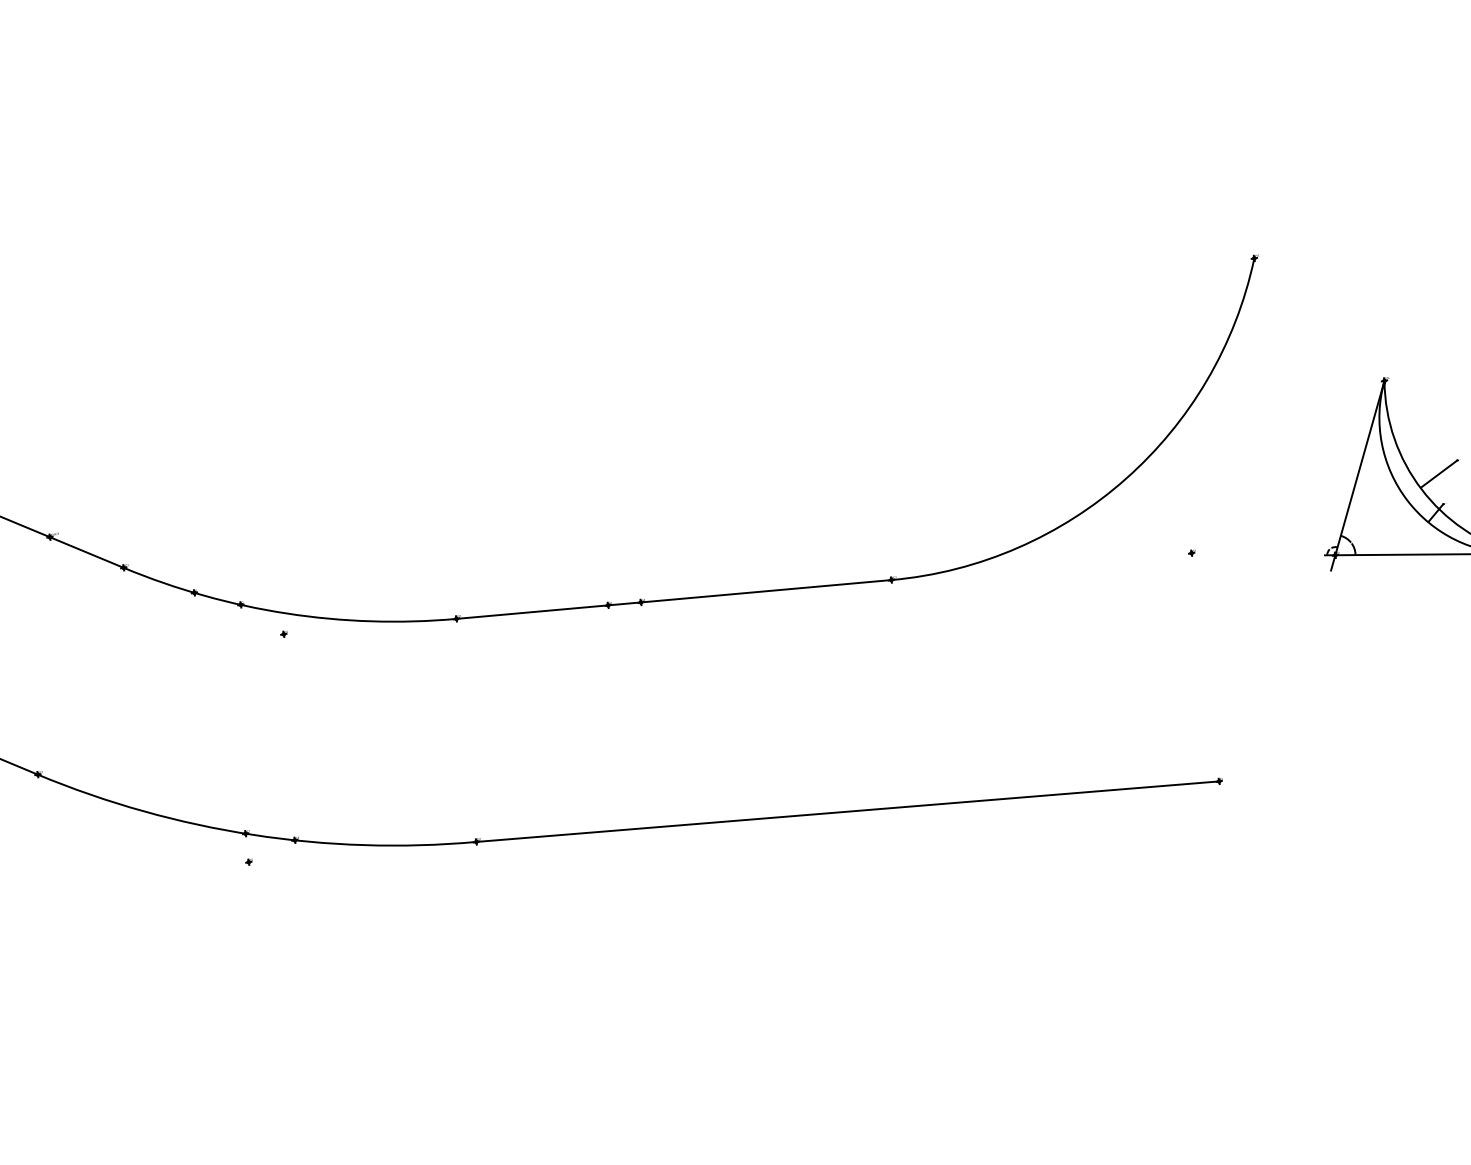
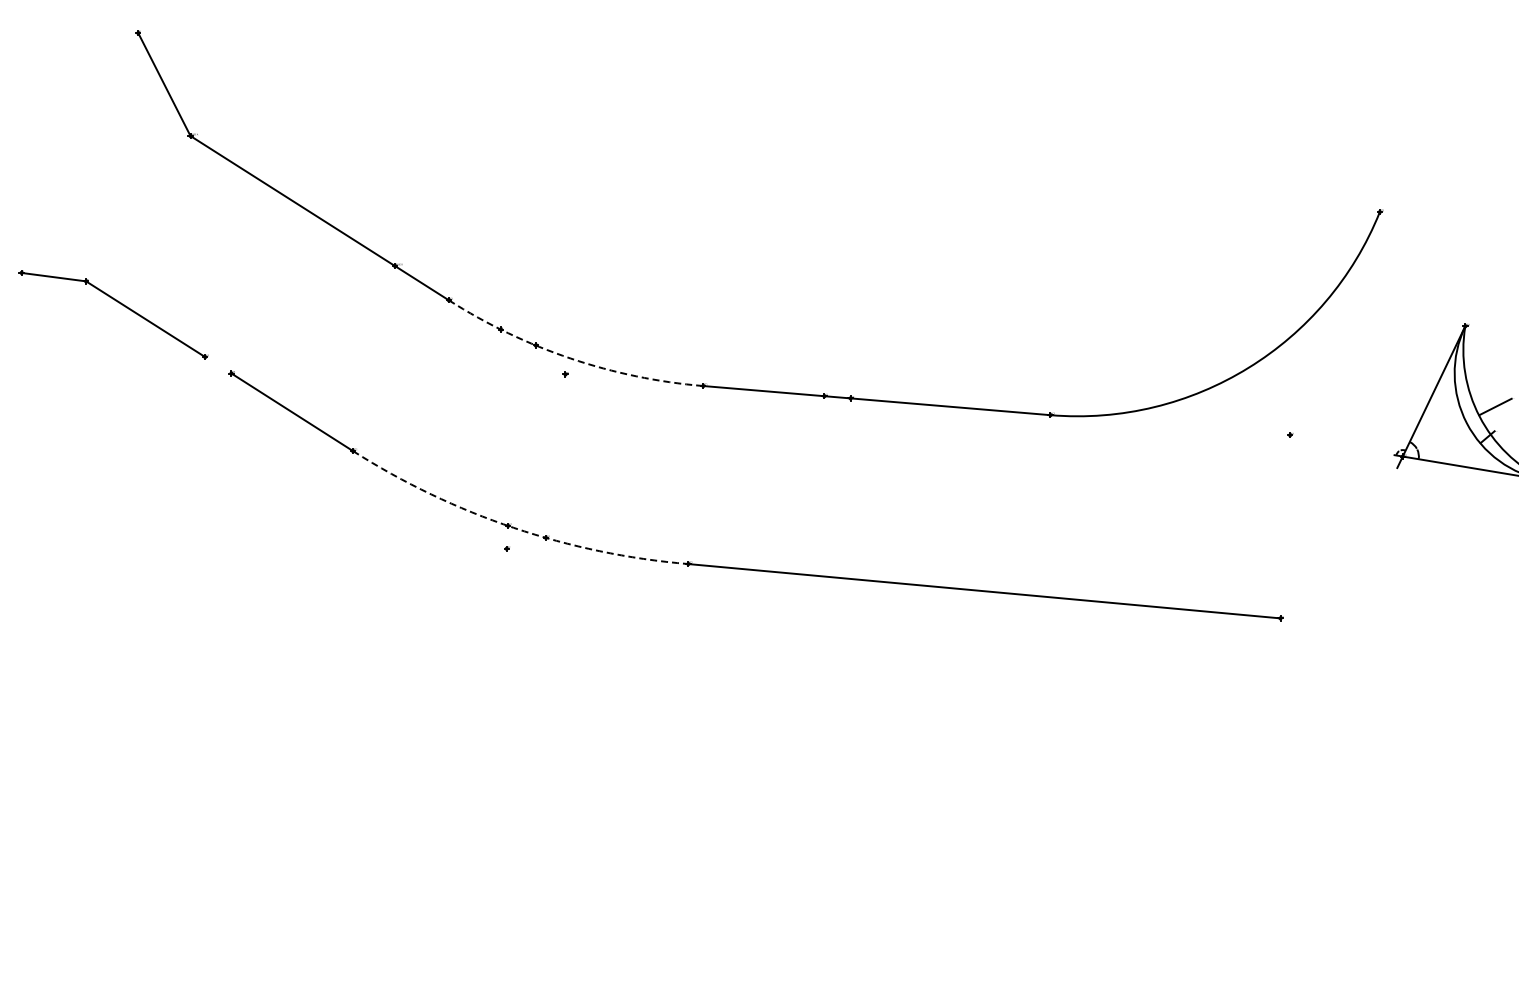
arc: (286, 613) -> (570, 358), solid -> dashed
arc: (252, 834) -> (513, 527), solid -> dashed

